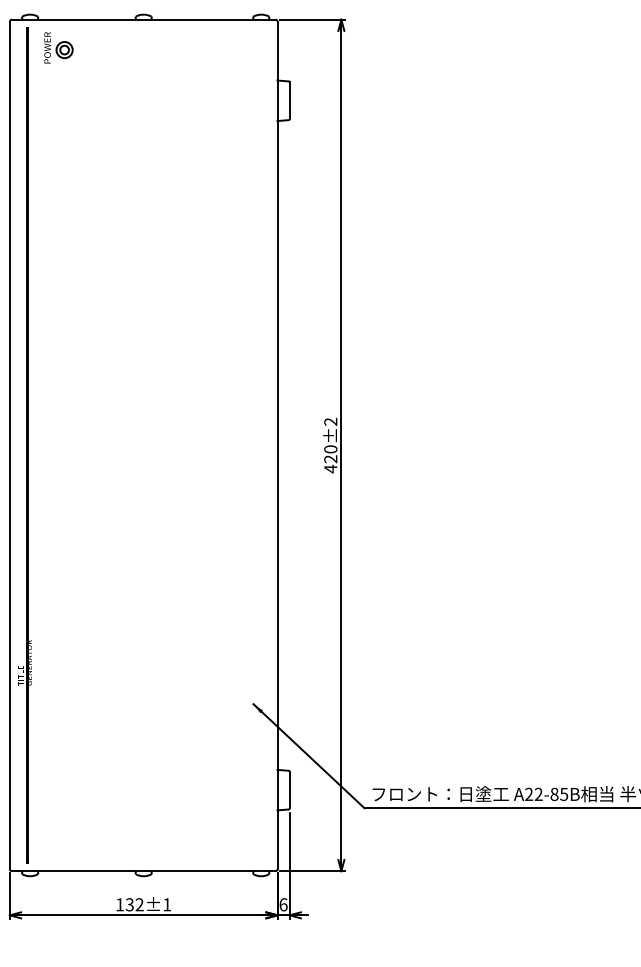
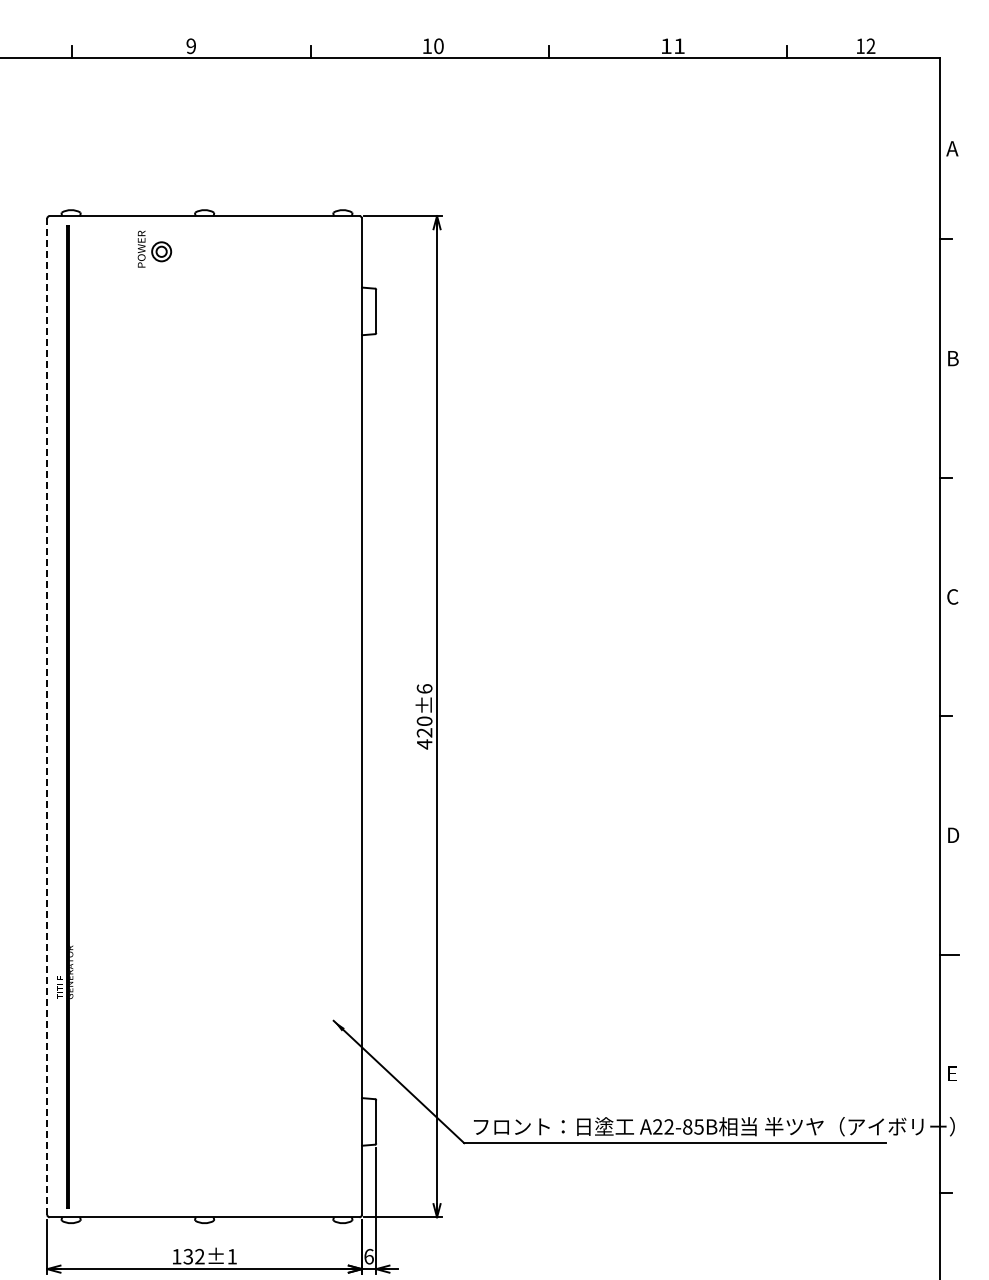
part: (58, 47) -> (154, 248), moved
text: (330, 421) -> (424, 688), 420±2 -> 420±6
line: (10, 446) -> (47, 717), solid -> dashed

